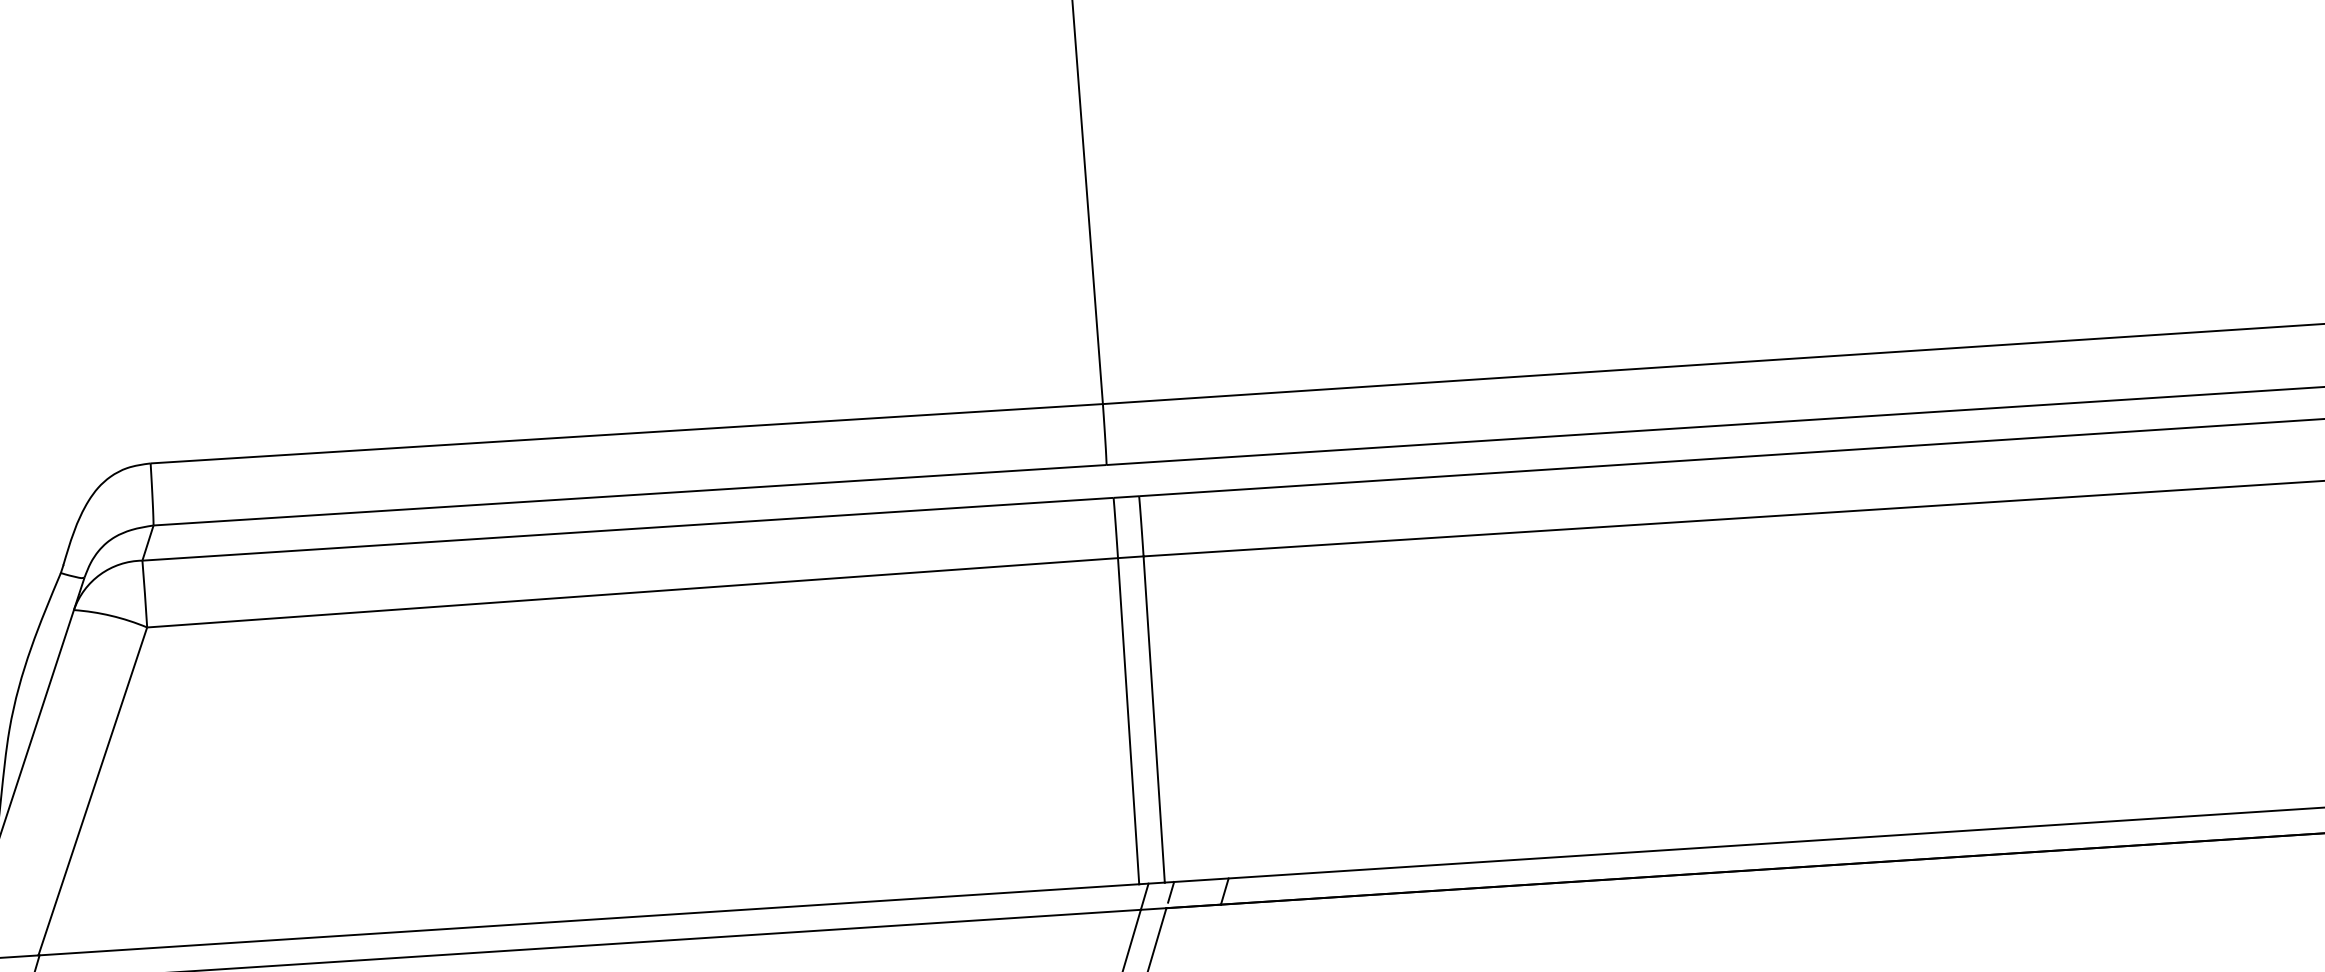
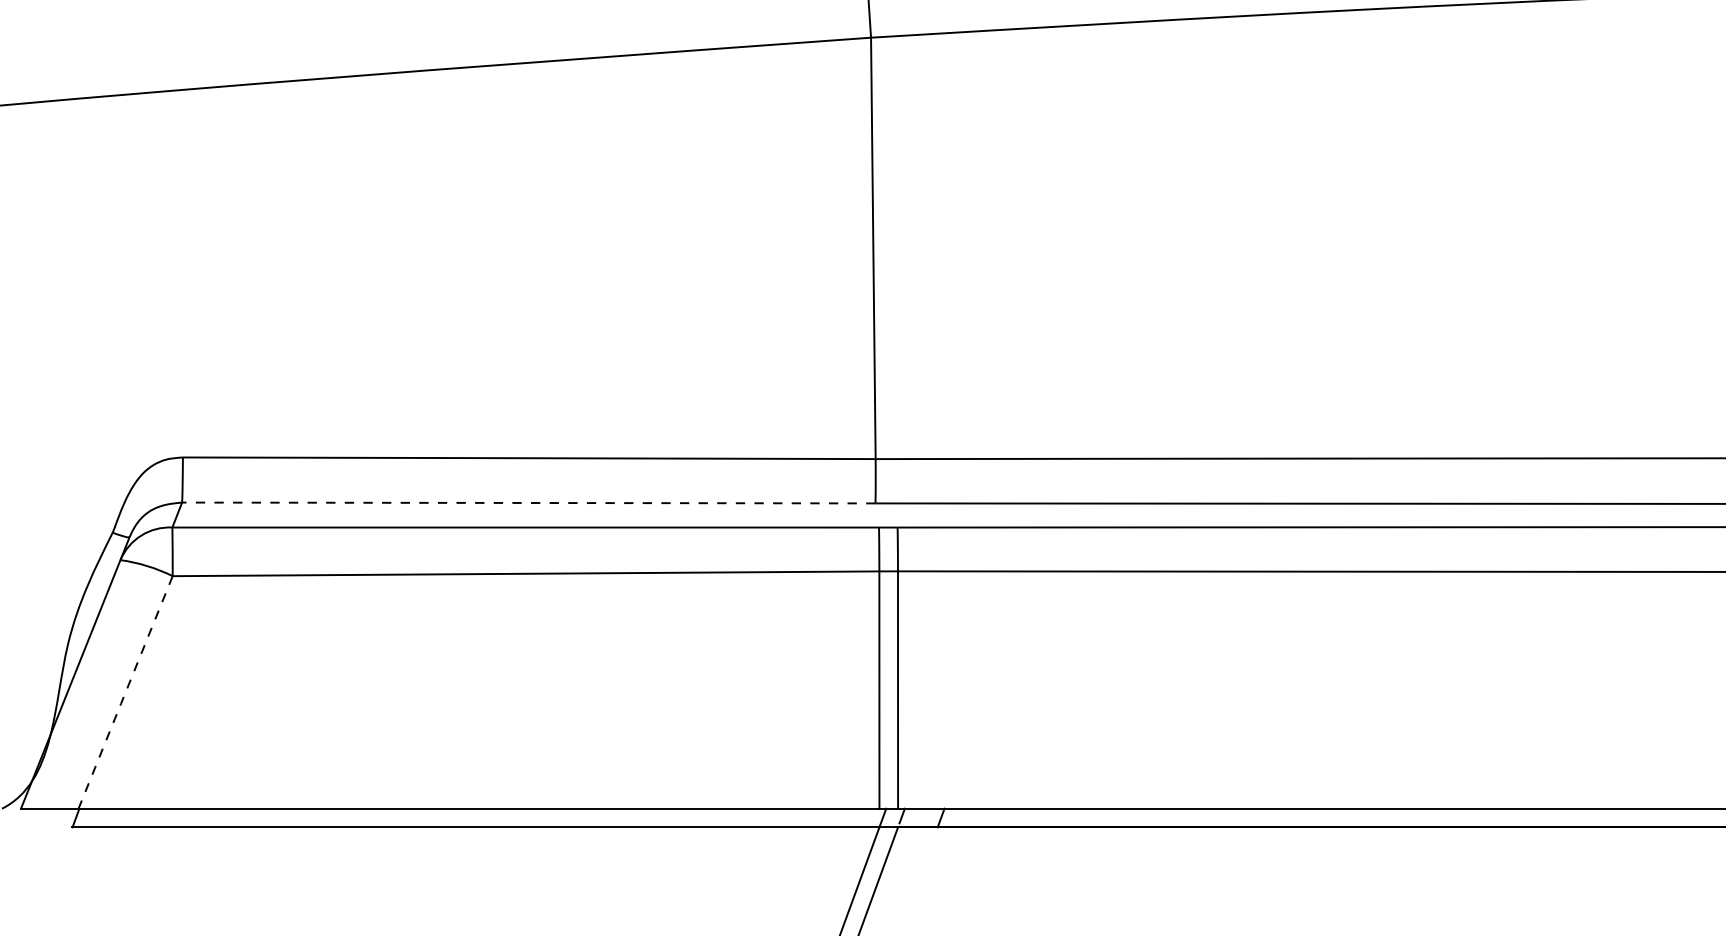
line: (629, 494) -> (528, 502), solid -> dashed
line: (92, 792) -> (125, 693), solid -> dashed

